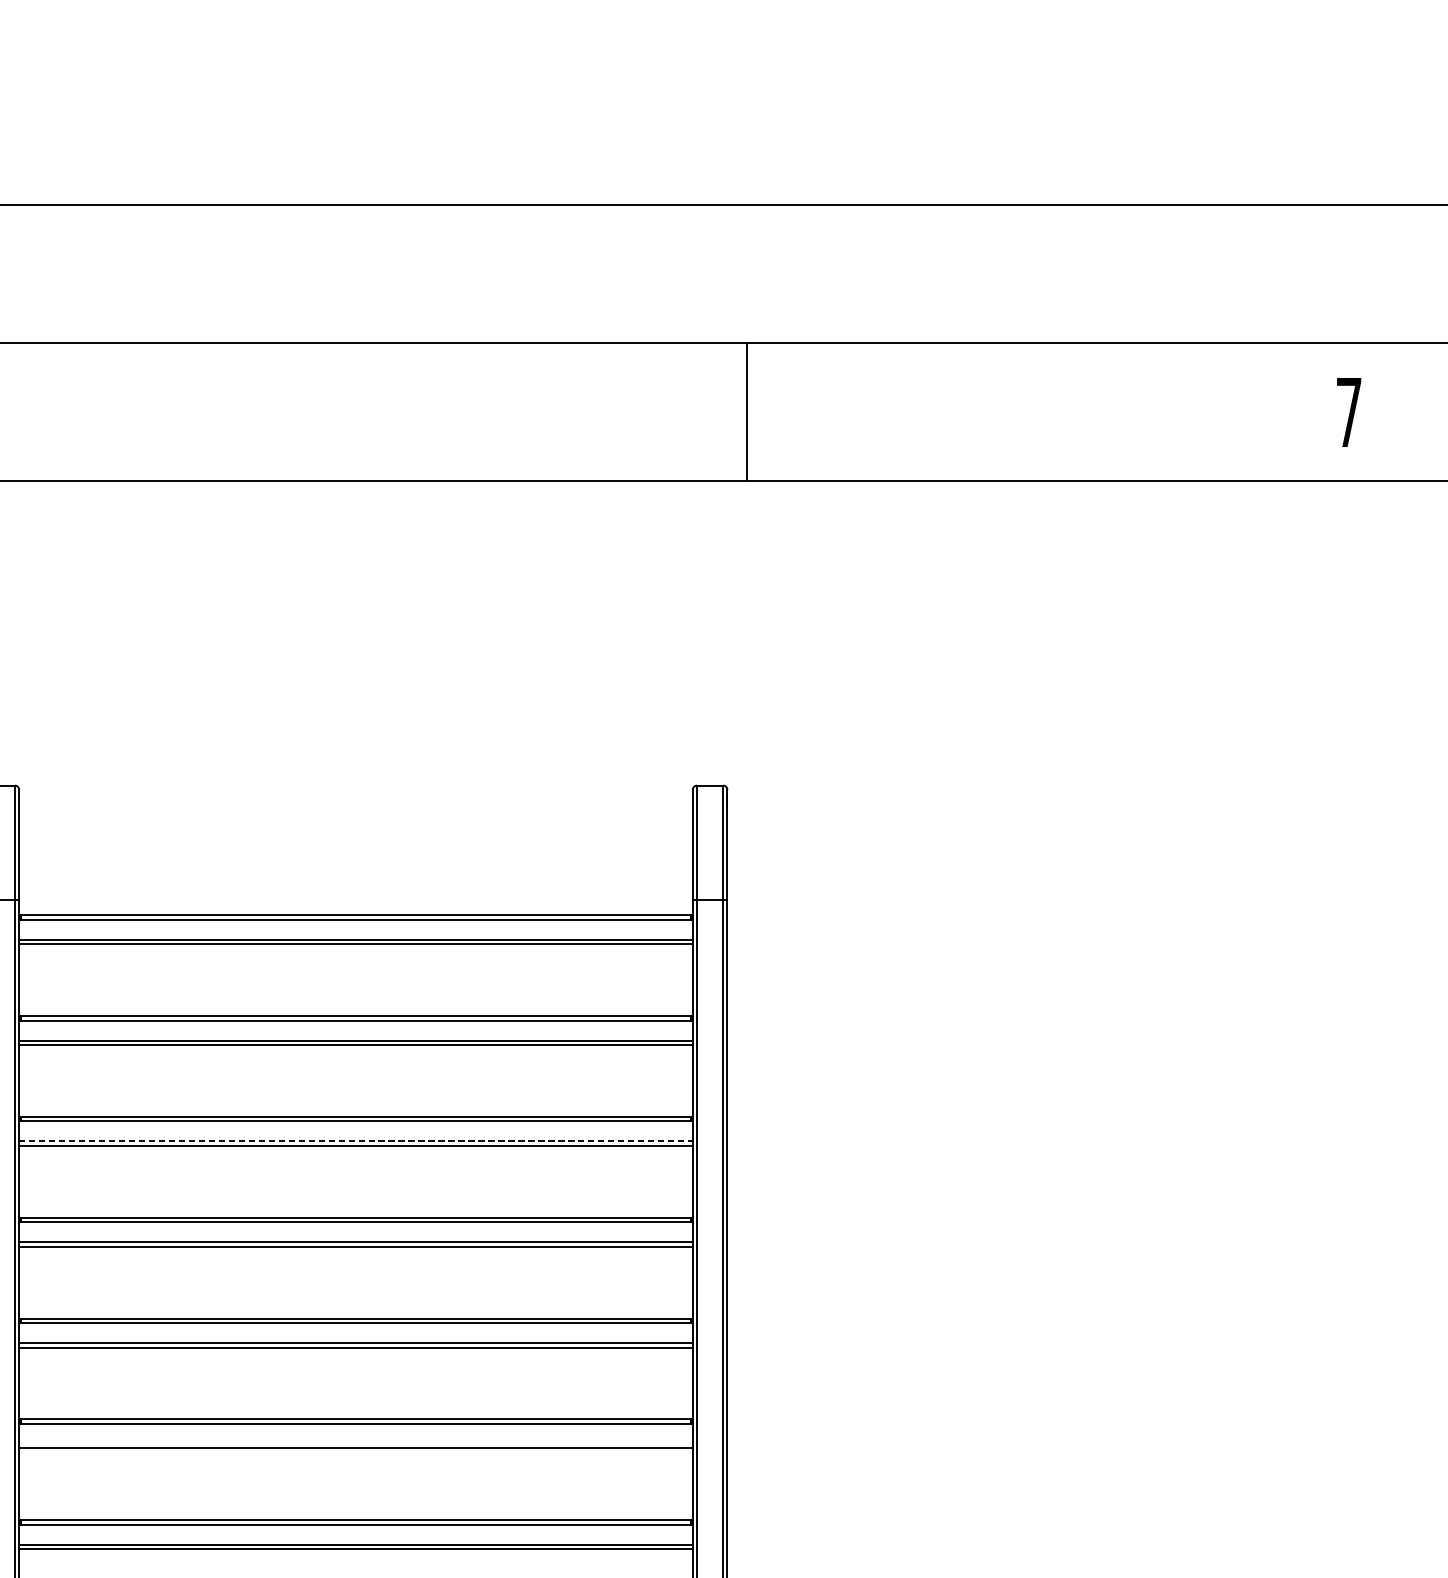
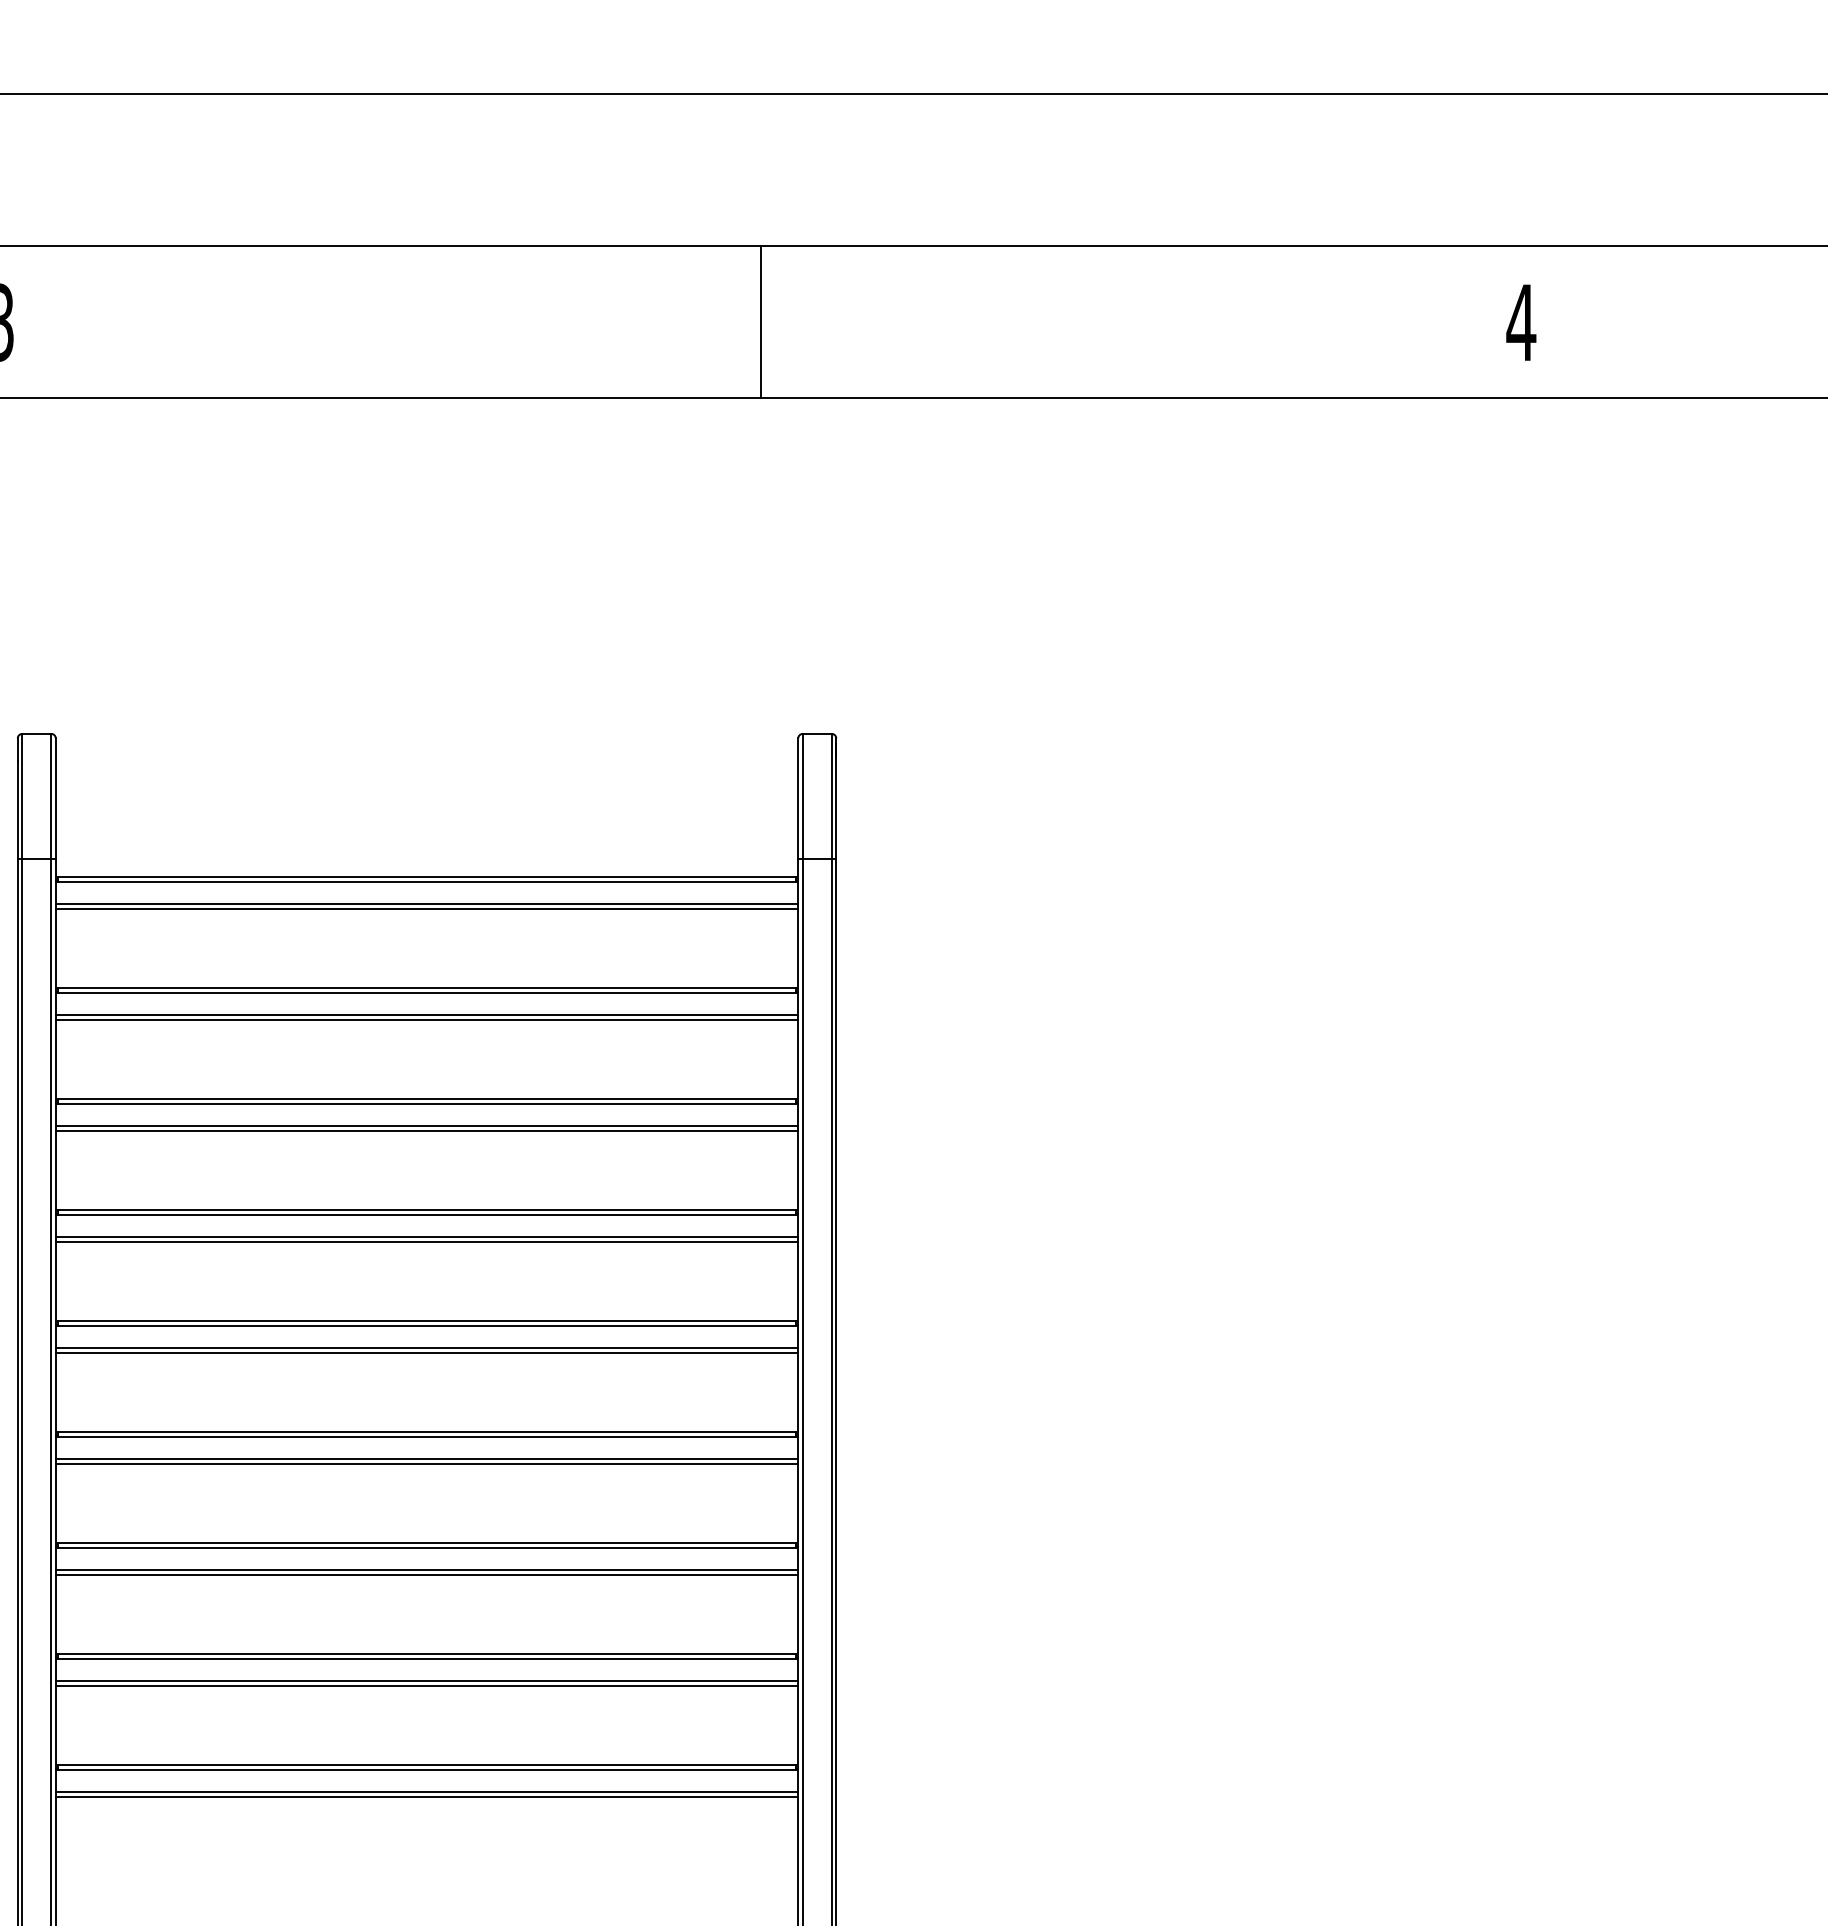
line: (747, 412) -> (761, 322), moved
text: (1349, 412) -> (1521, 322), 7 -> 4
line: (356, 1141) -> (427, 1126), dashed -> solid
line: (355, 1444) -> (426, 1459), added

